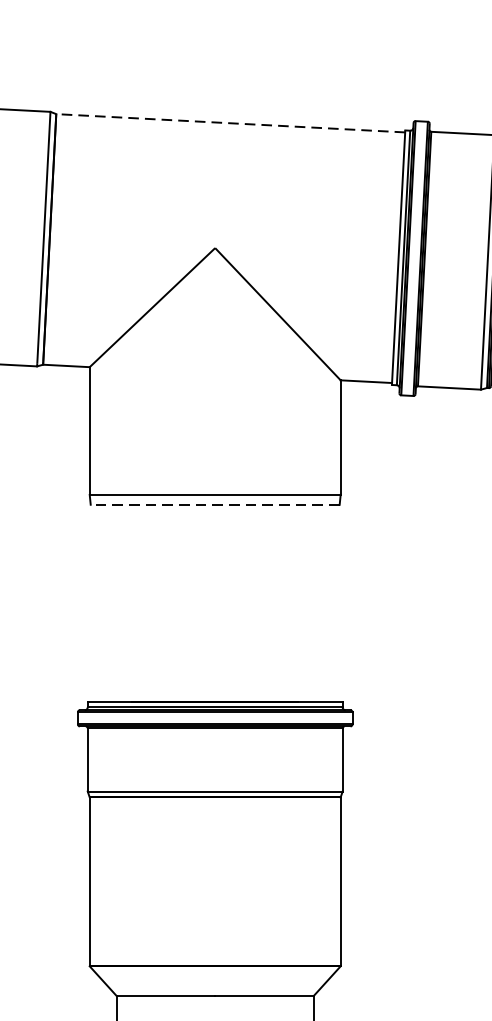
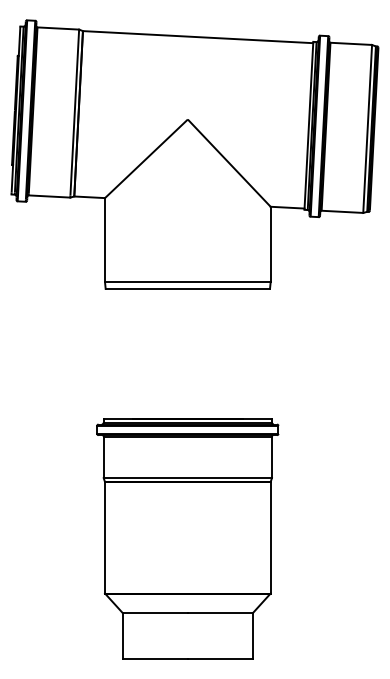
line: (229, 123) -> (197, 37), dashed -> solid
line: (214, 504) -> (187, 288), dashed -> solid

